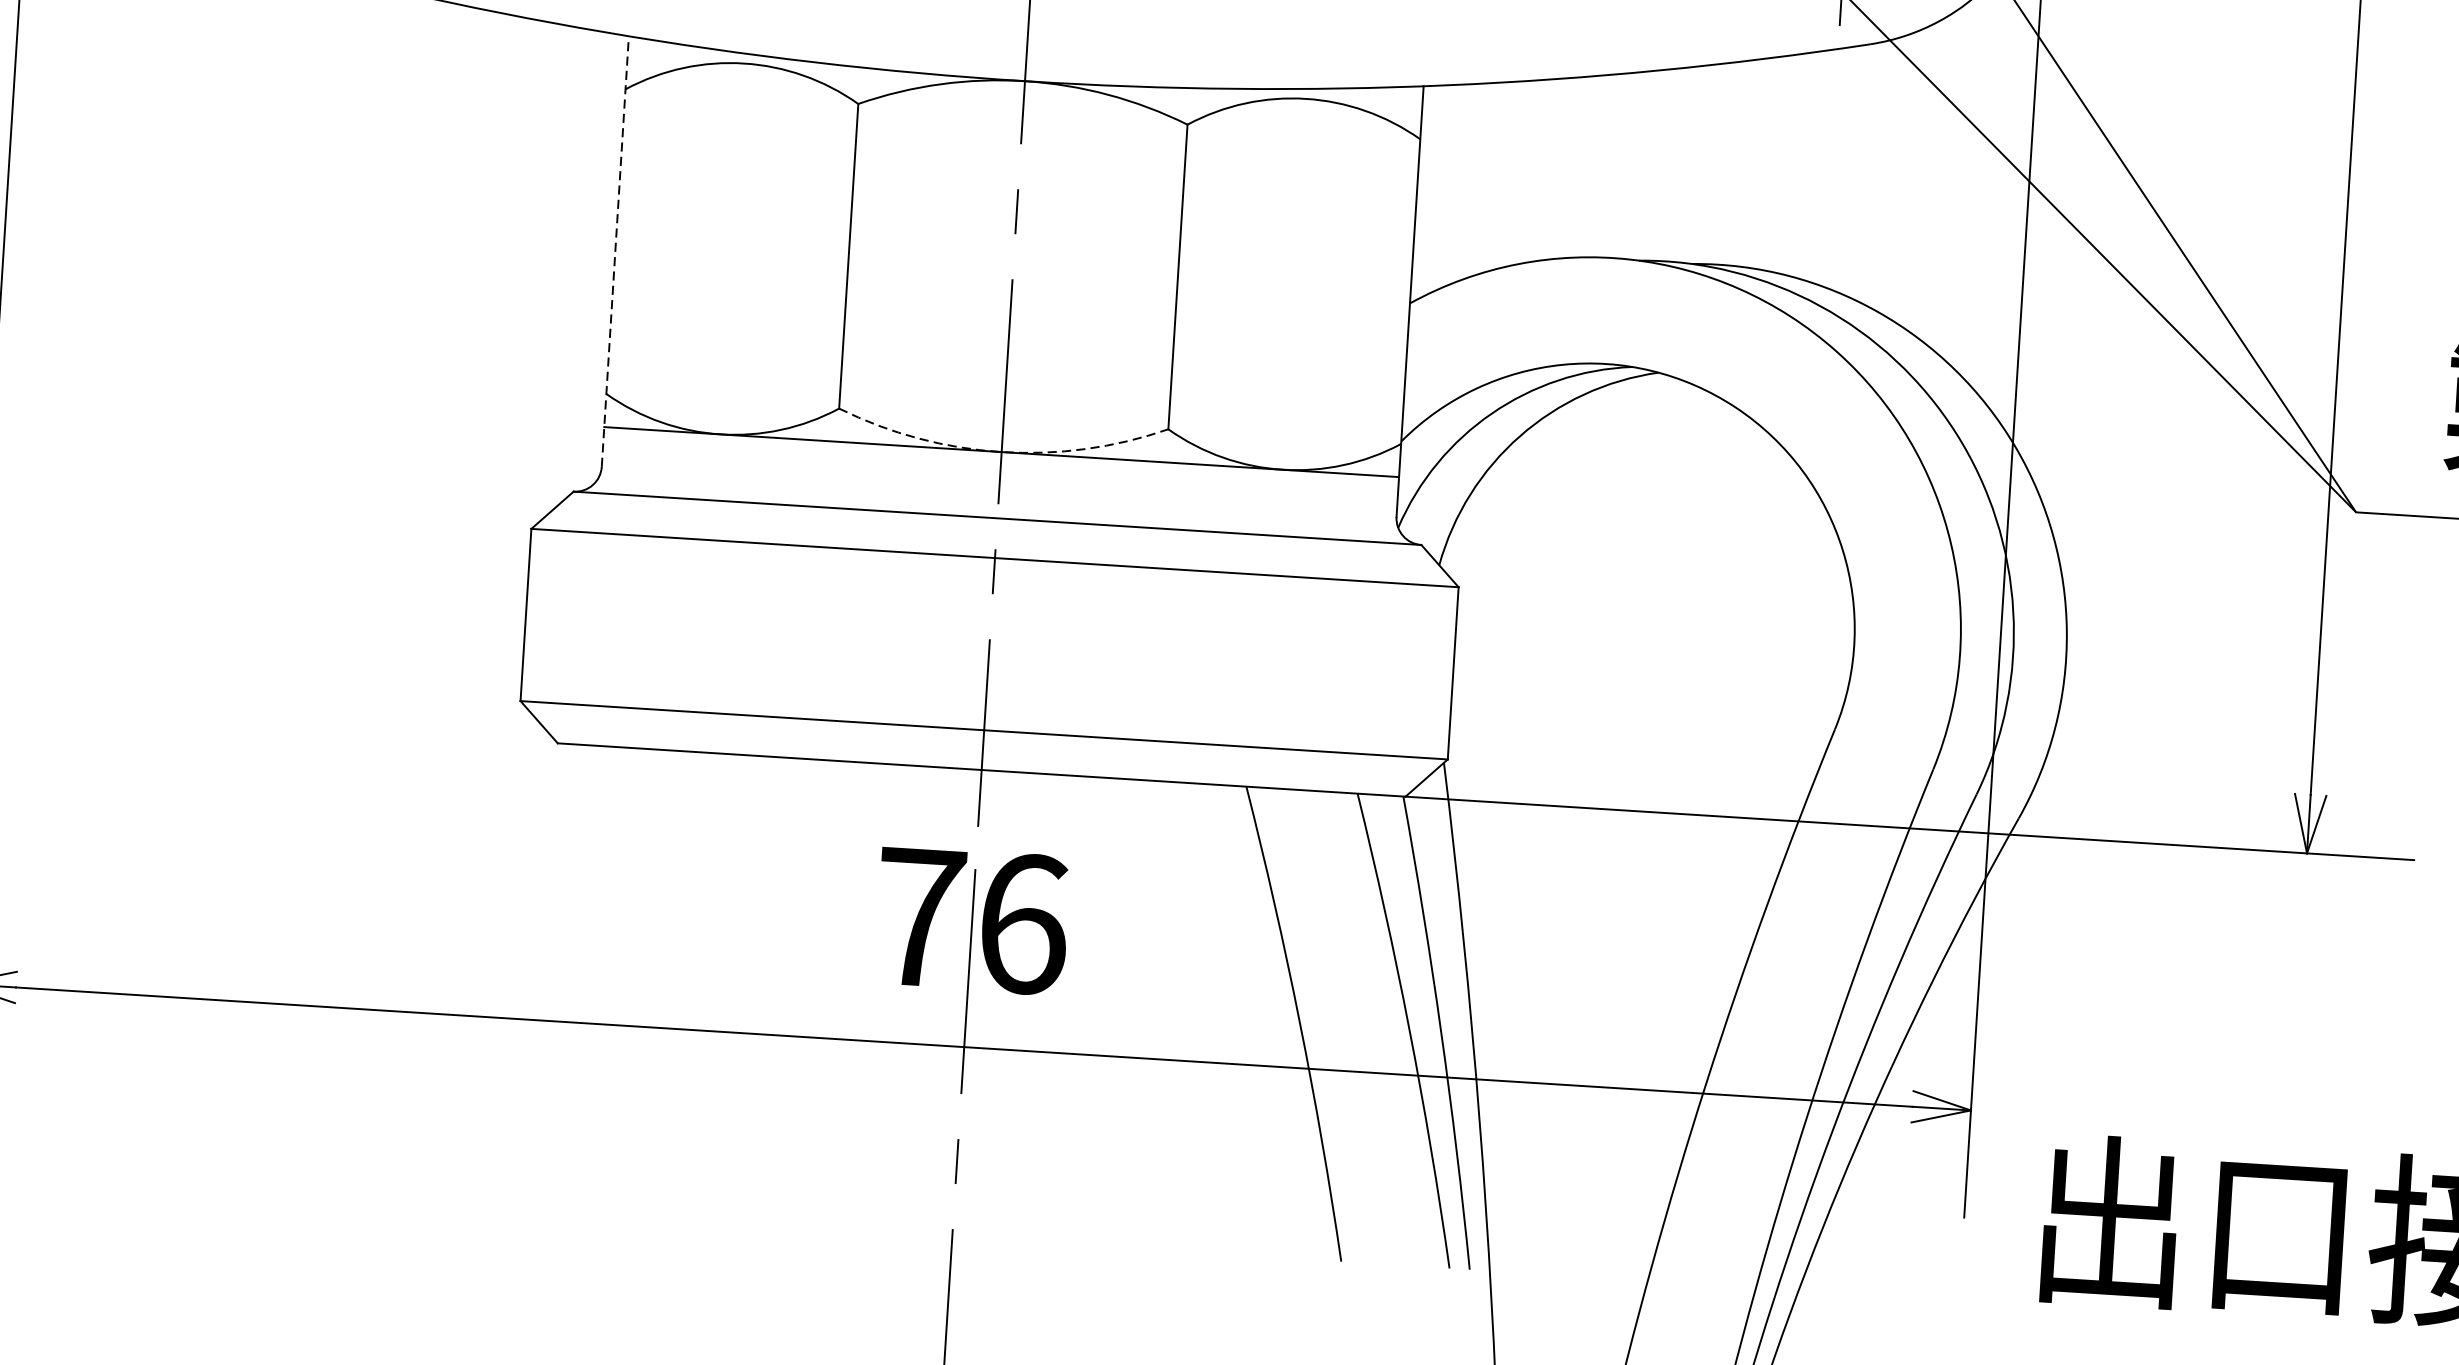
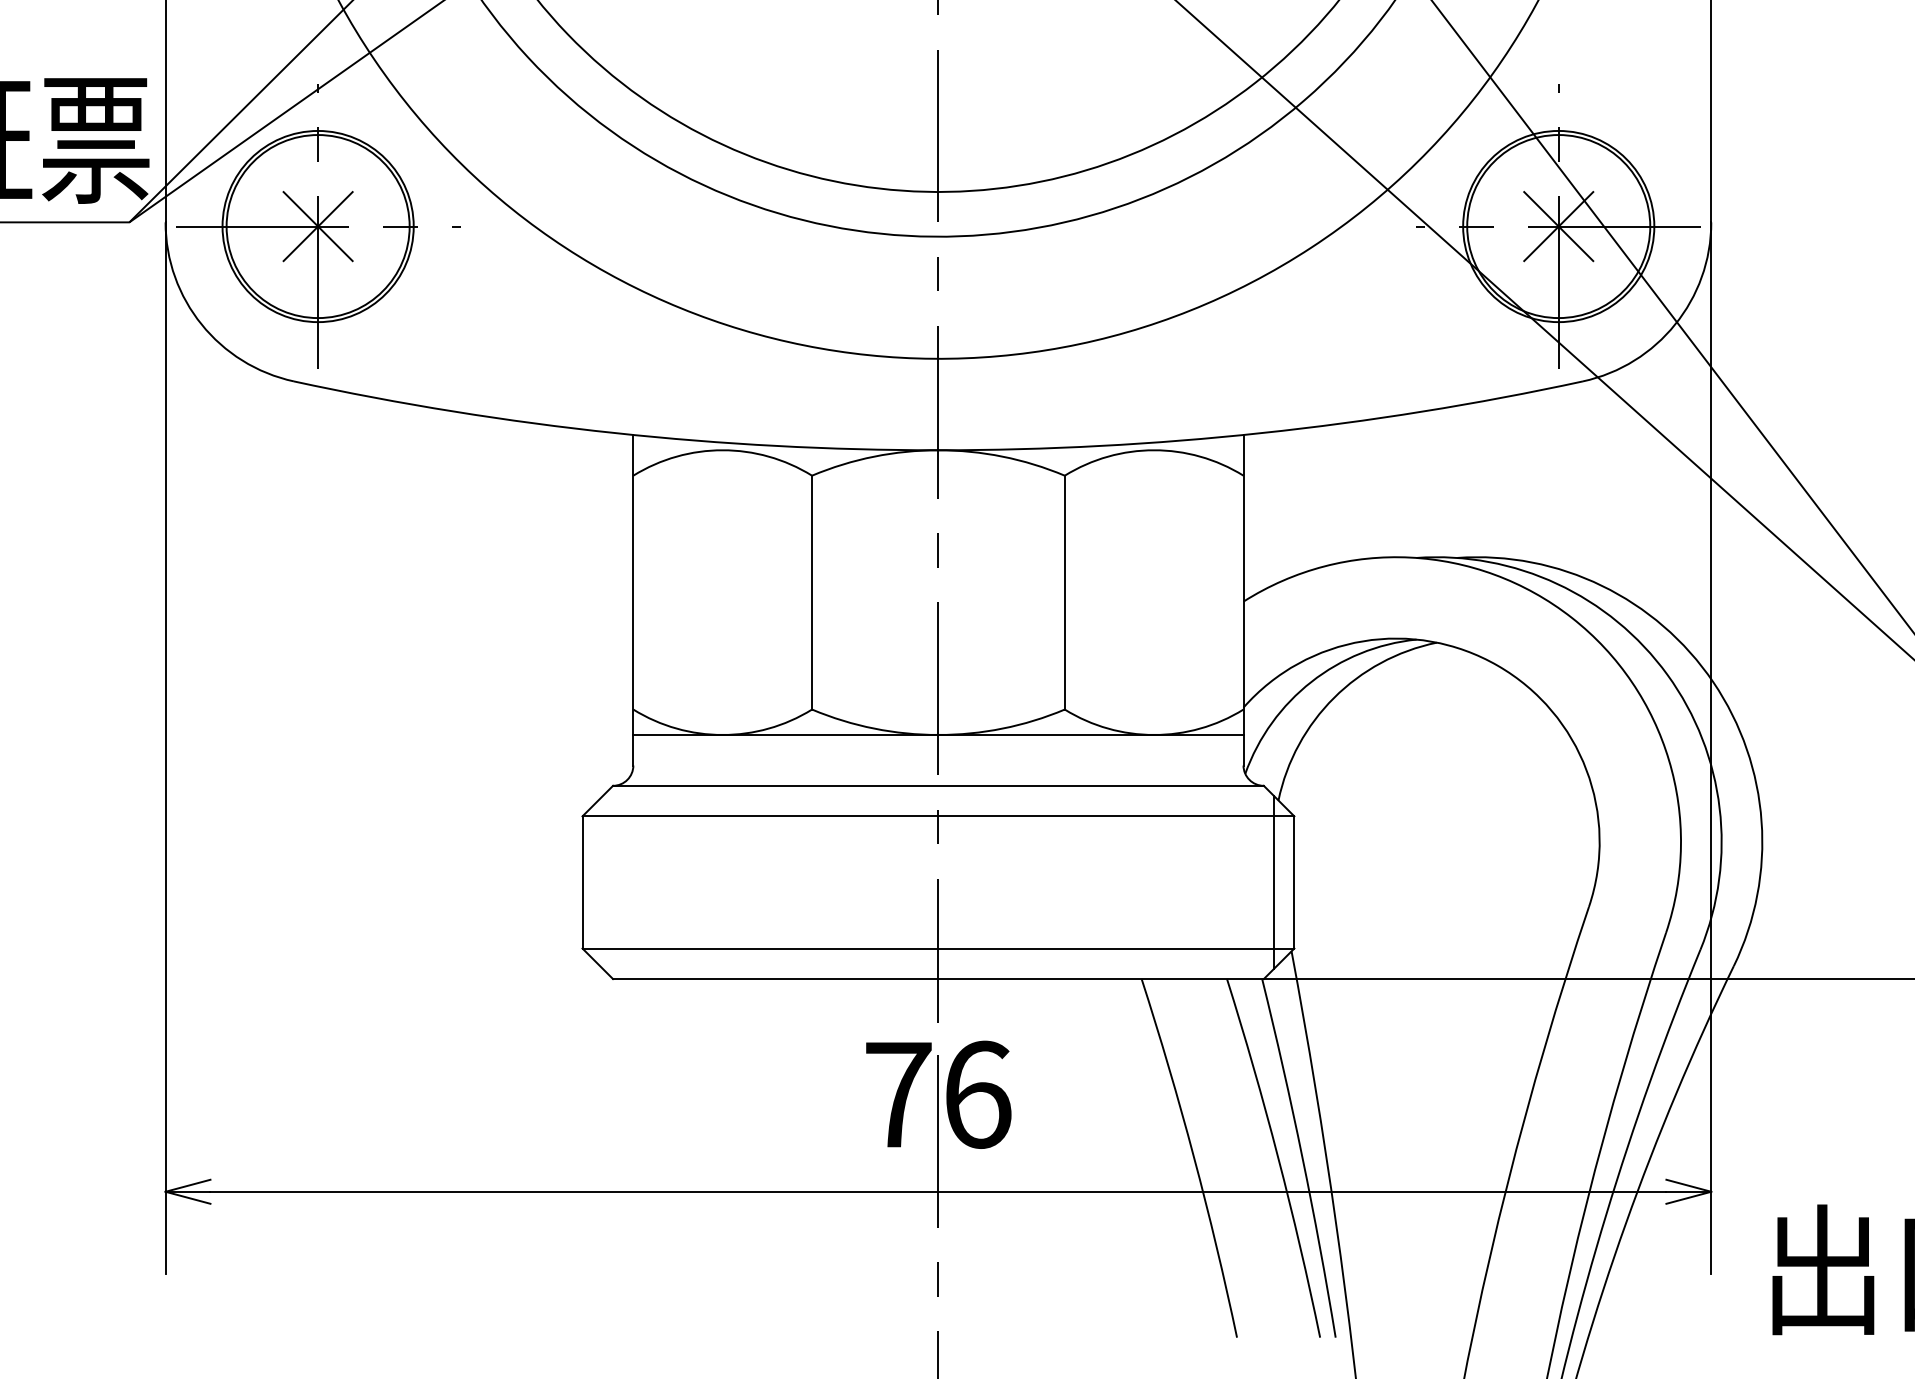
line: (615, 250) -> (633, 599), dashed -> solid
arc: (1001, 451) -> (938, 734), dashed -> solid
line: (1427, 671) -> (1274, 882), added

